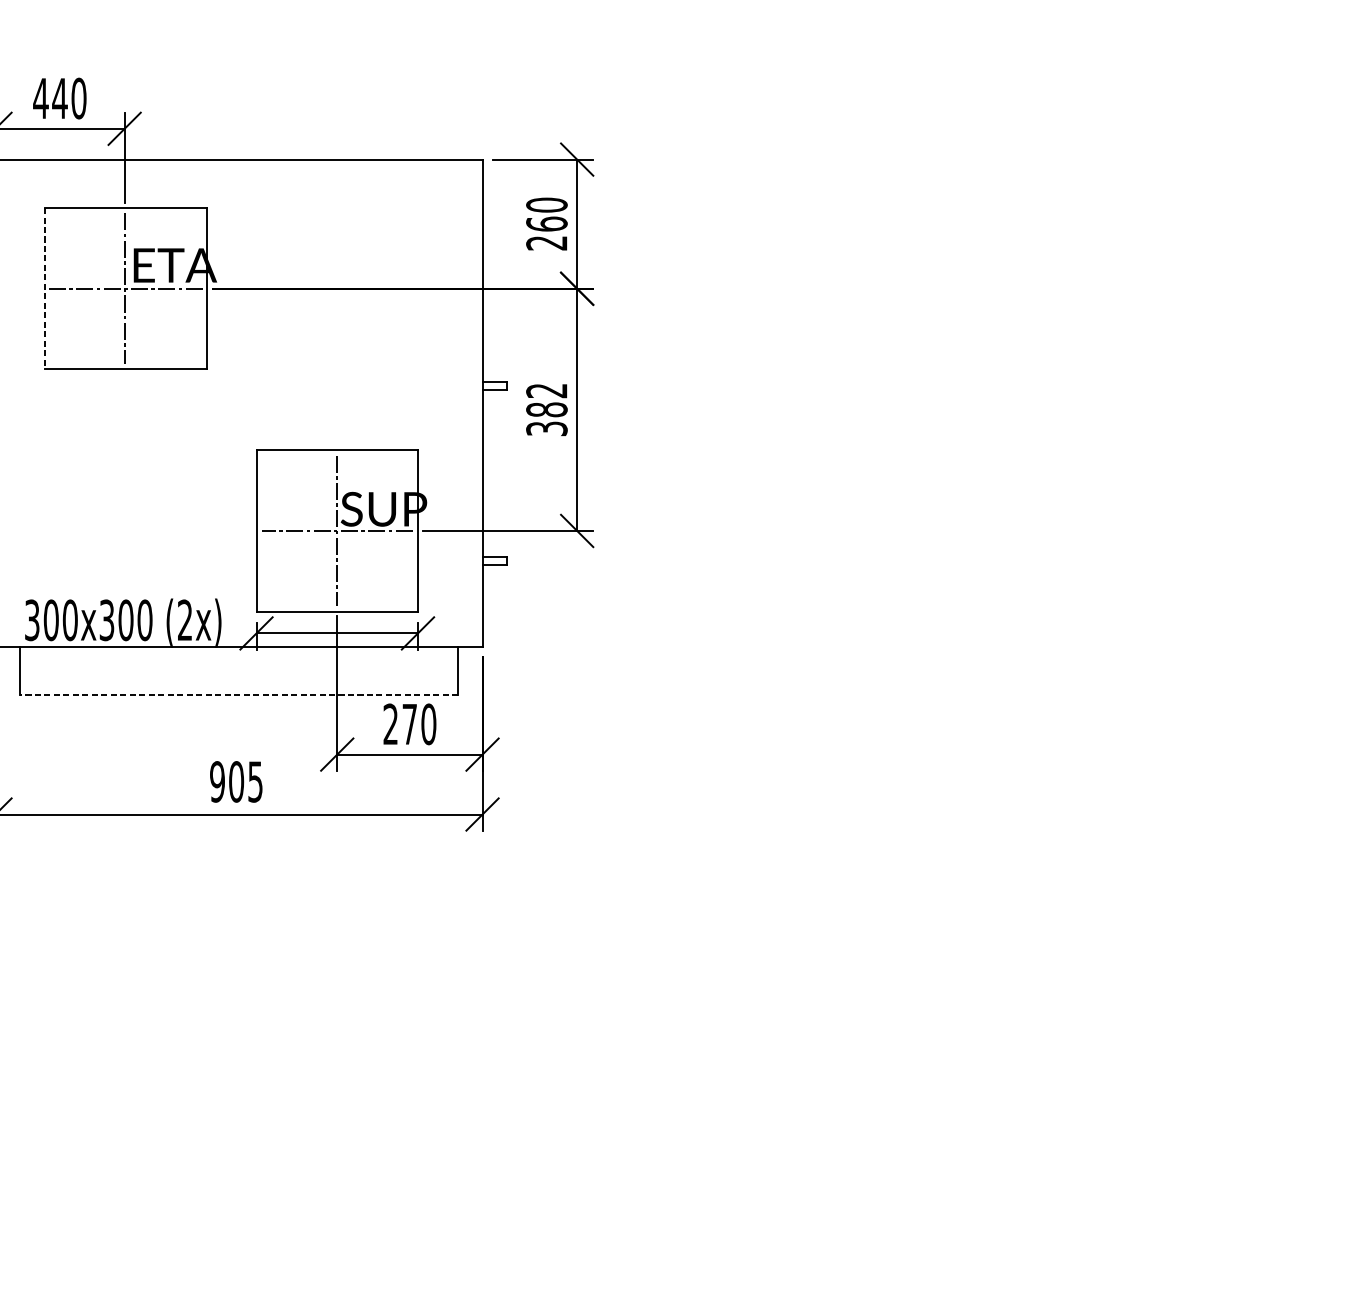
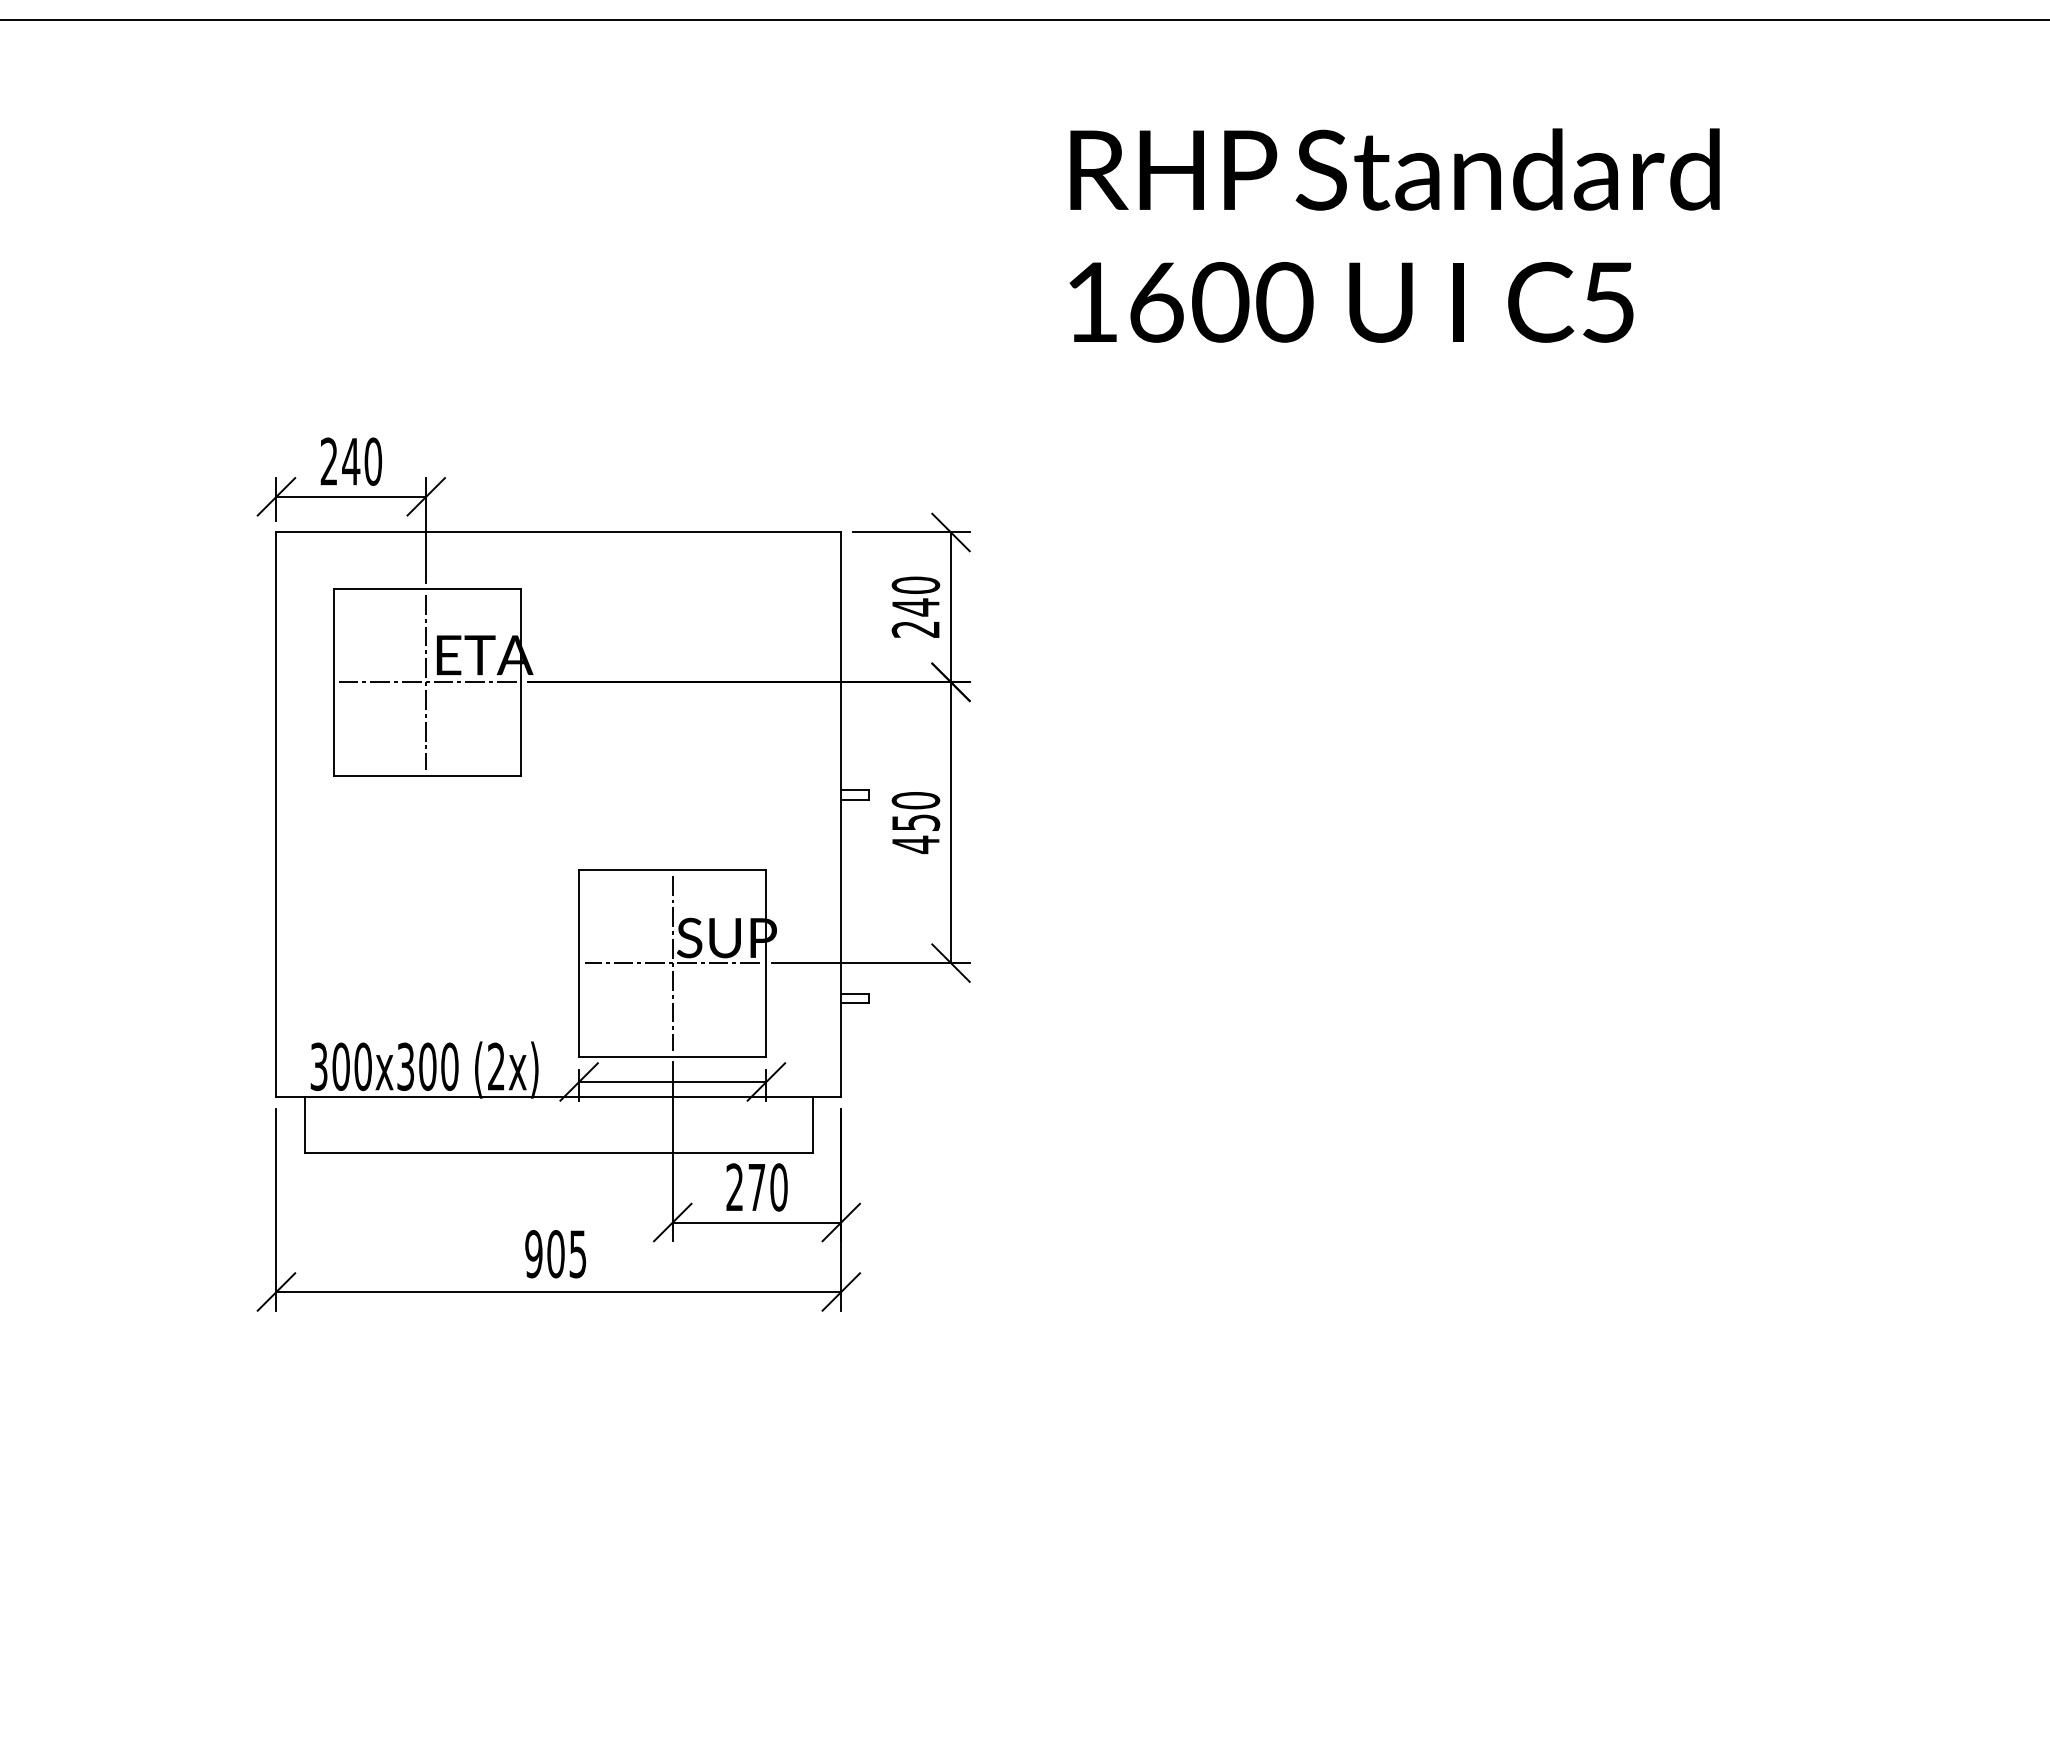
text: (41, 98) -> (329, 461), 440 -> 240
text: (546, 224) -> (915, 607), 260 -> 240
line: (45, 288) -> (334, 682), dashed -> solid
text: (546, 410) -> (915, 823), 382 -> 450
line: (238, 695) -> (558, 1153), dashed -> solid

